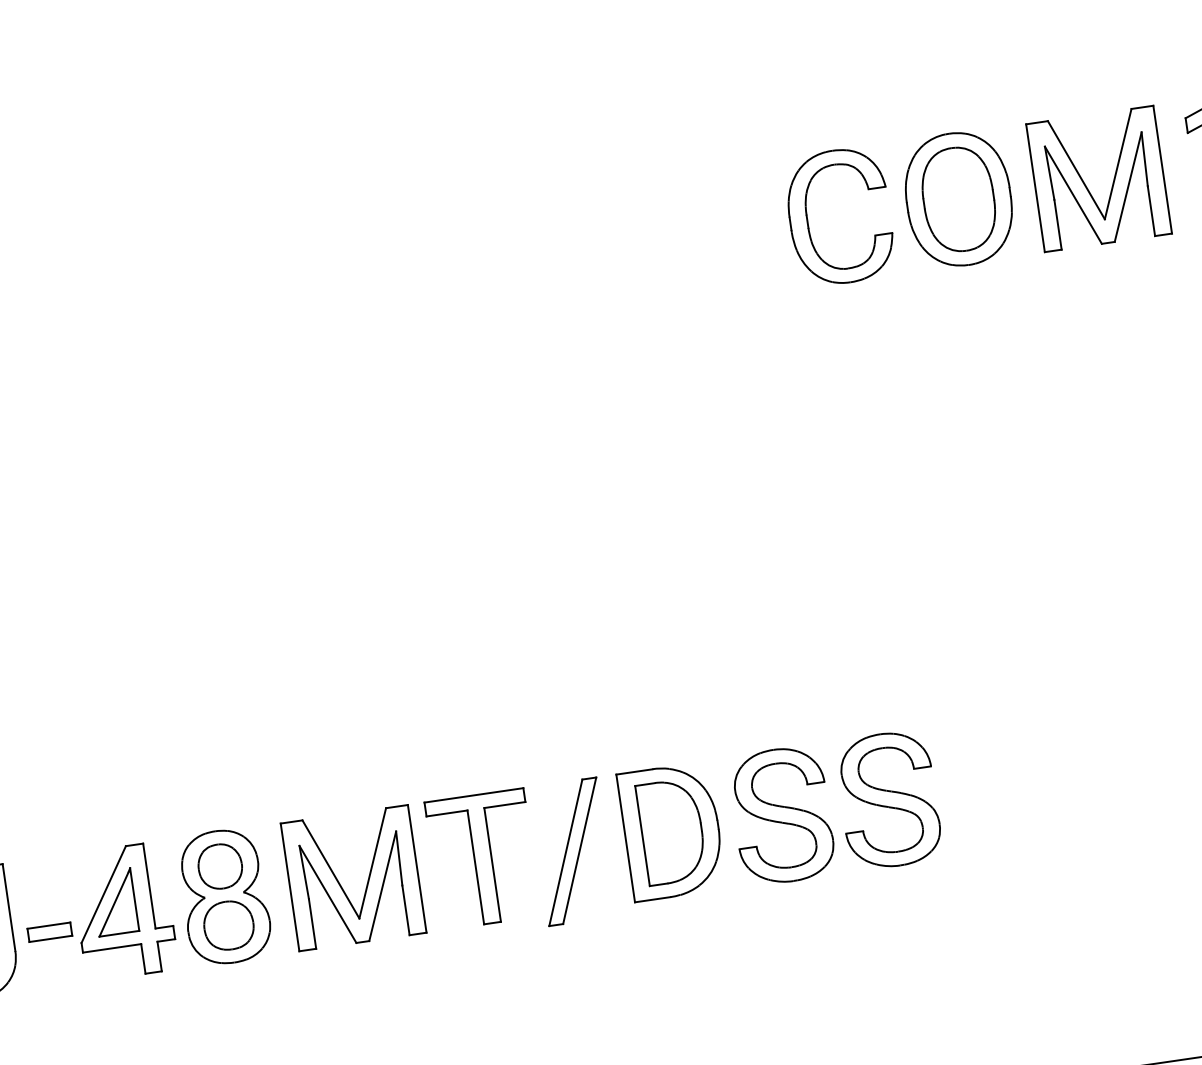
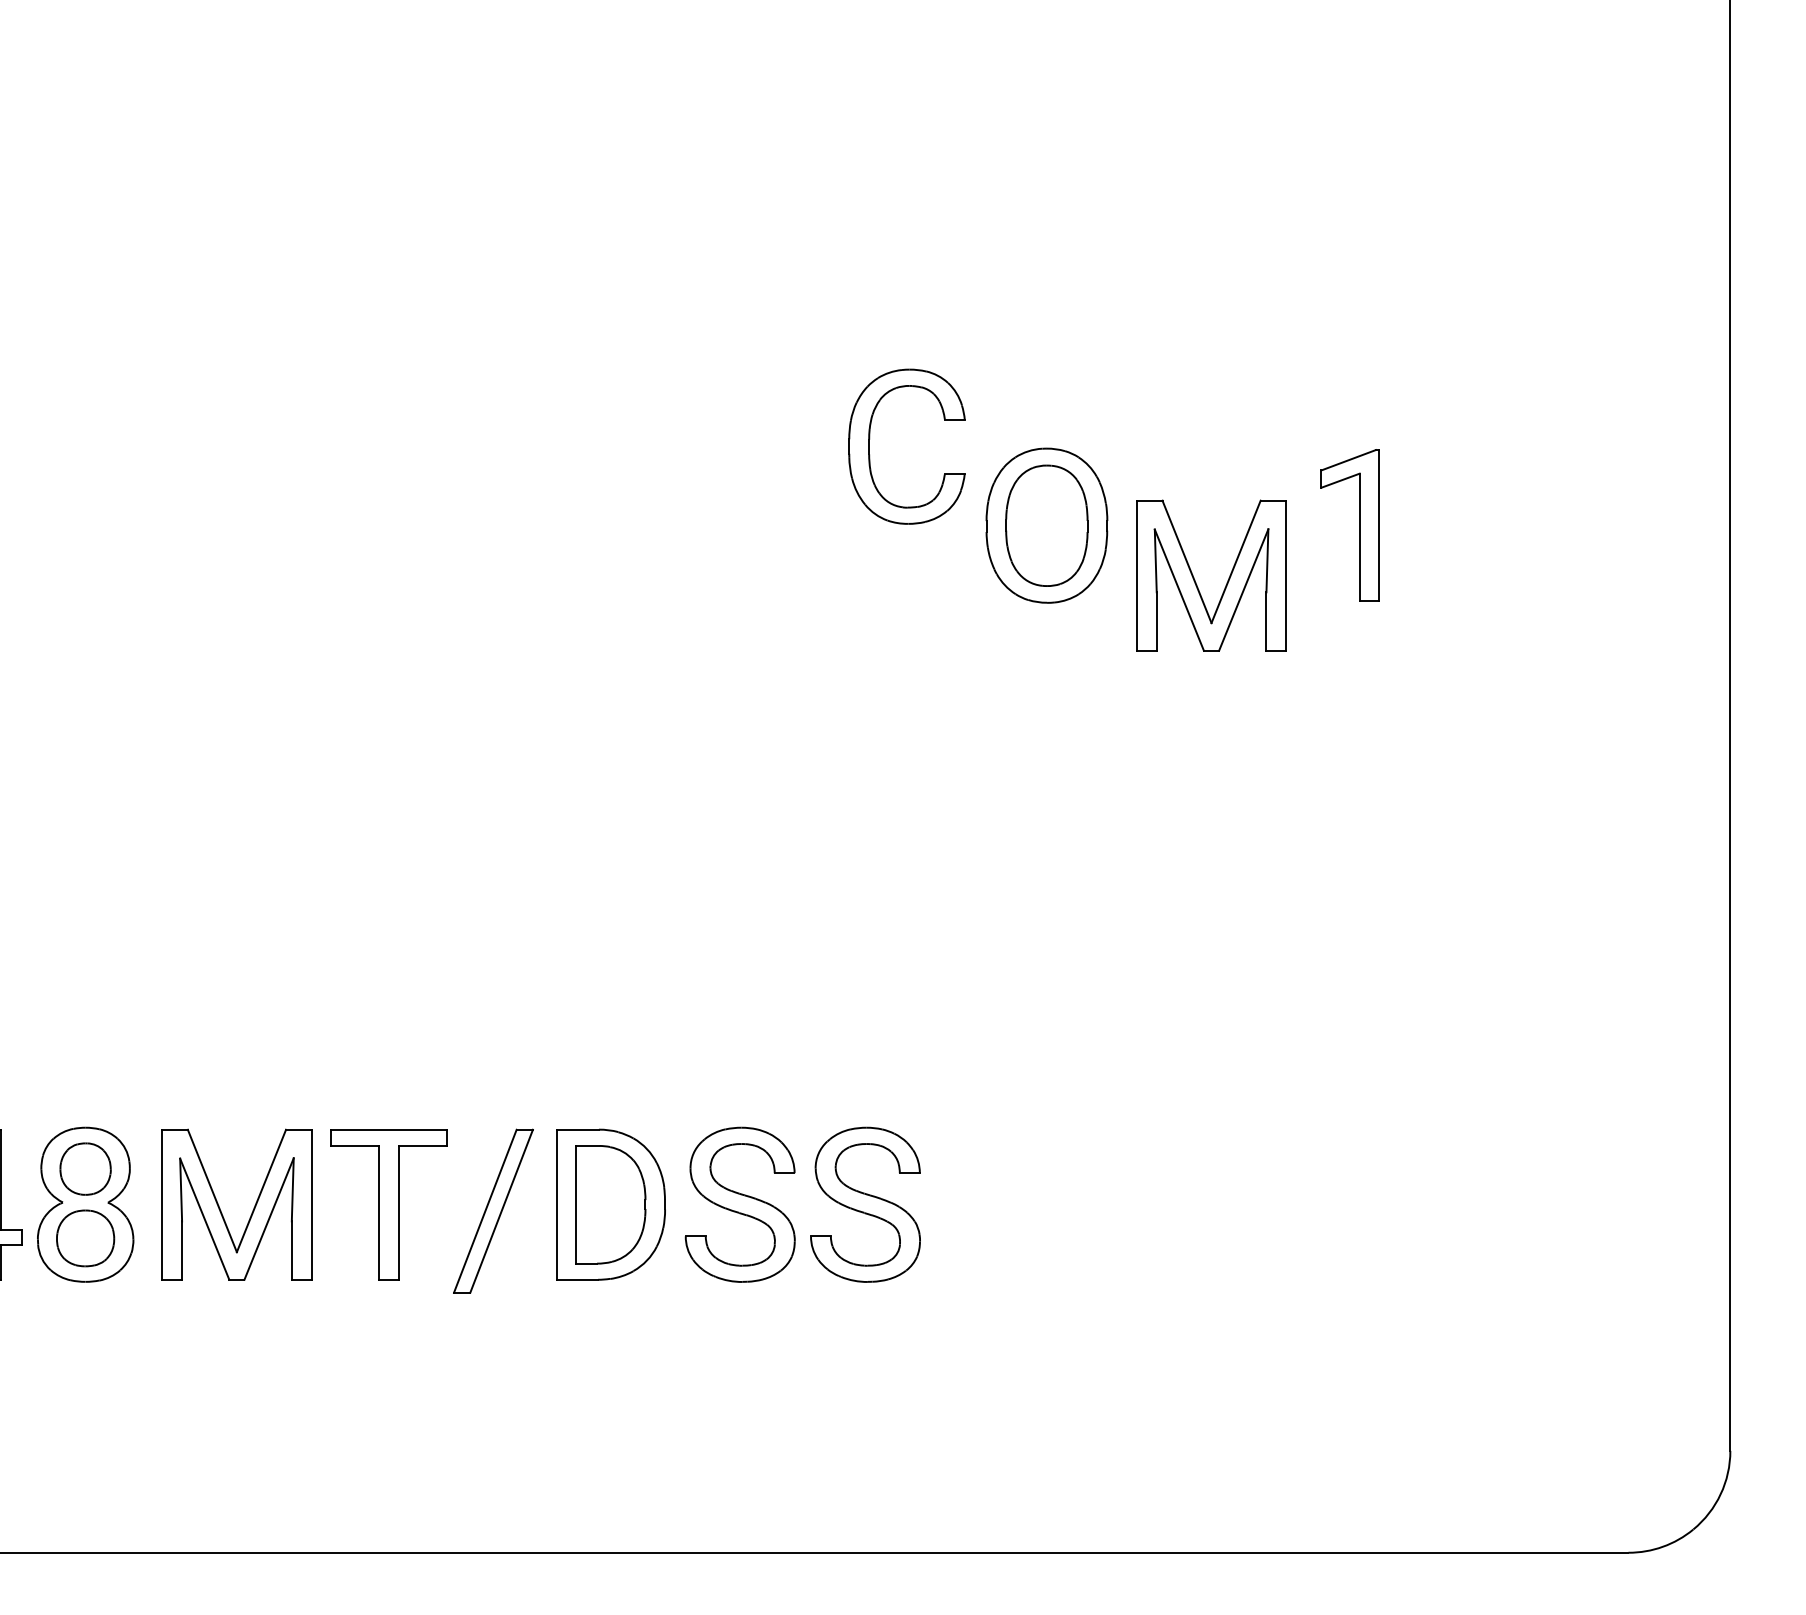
part: (1085, 184) -> (1195, 579), moved
part: (807, 214) -> (870, 438), moved

